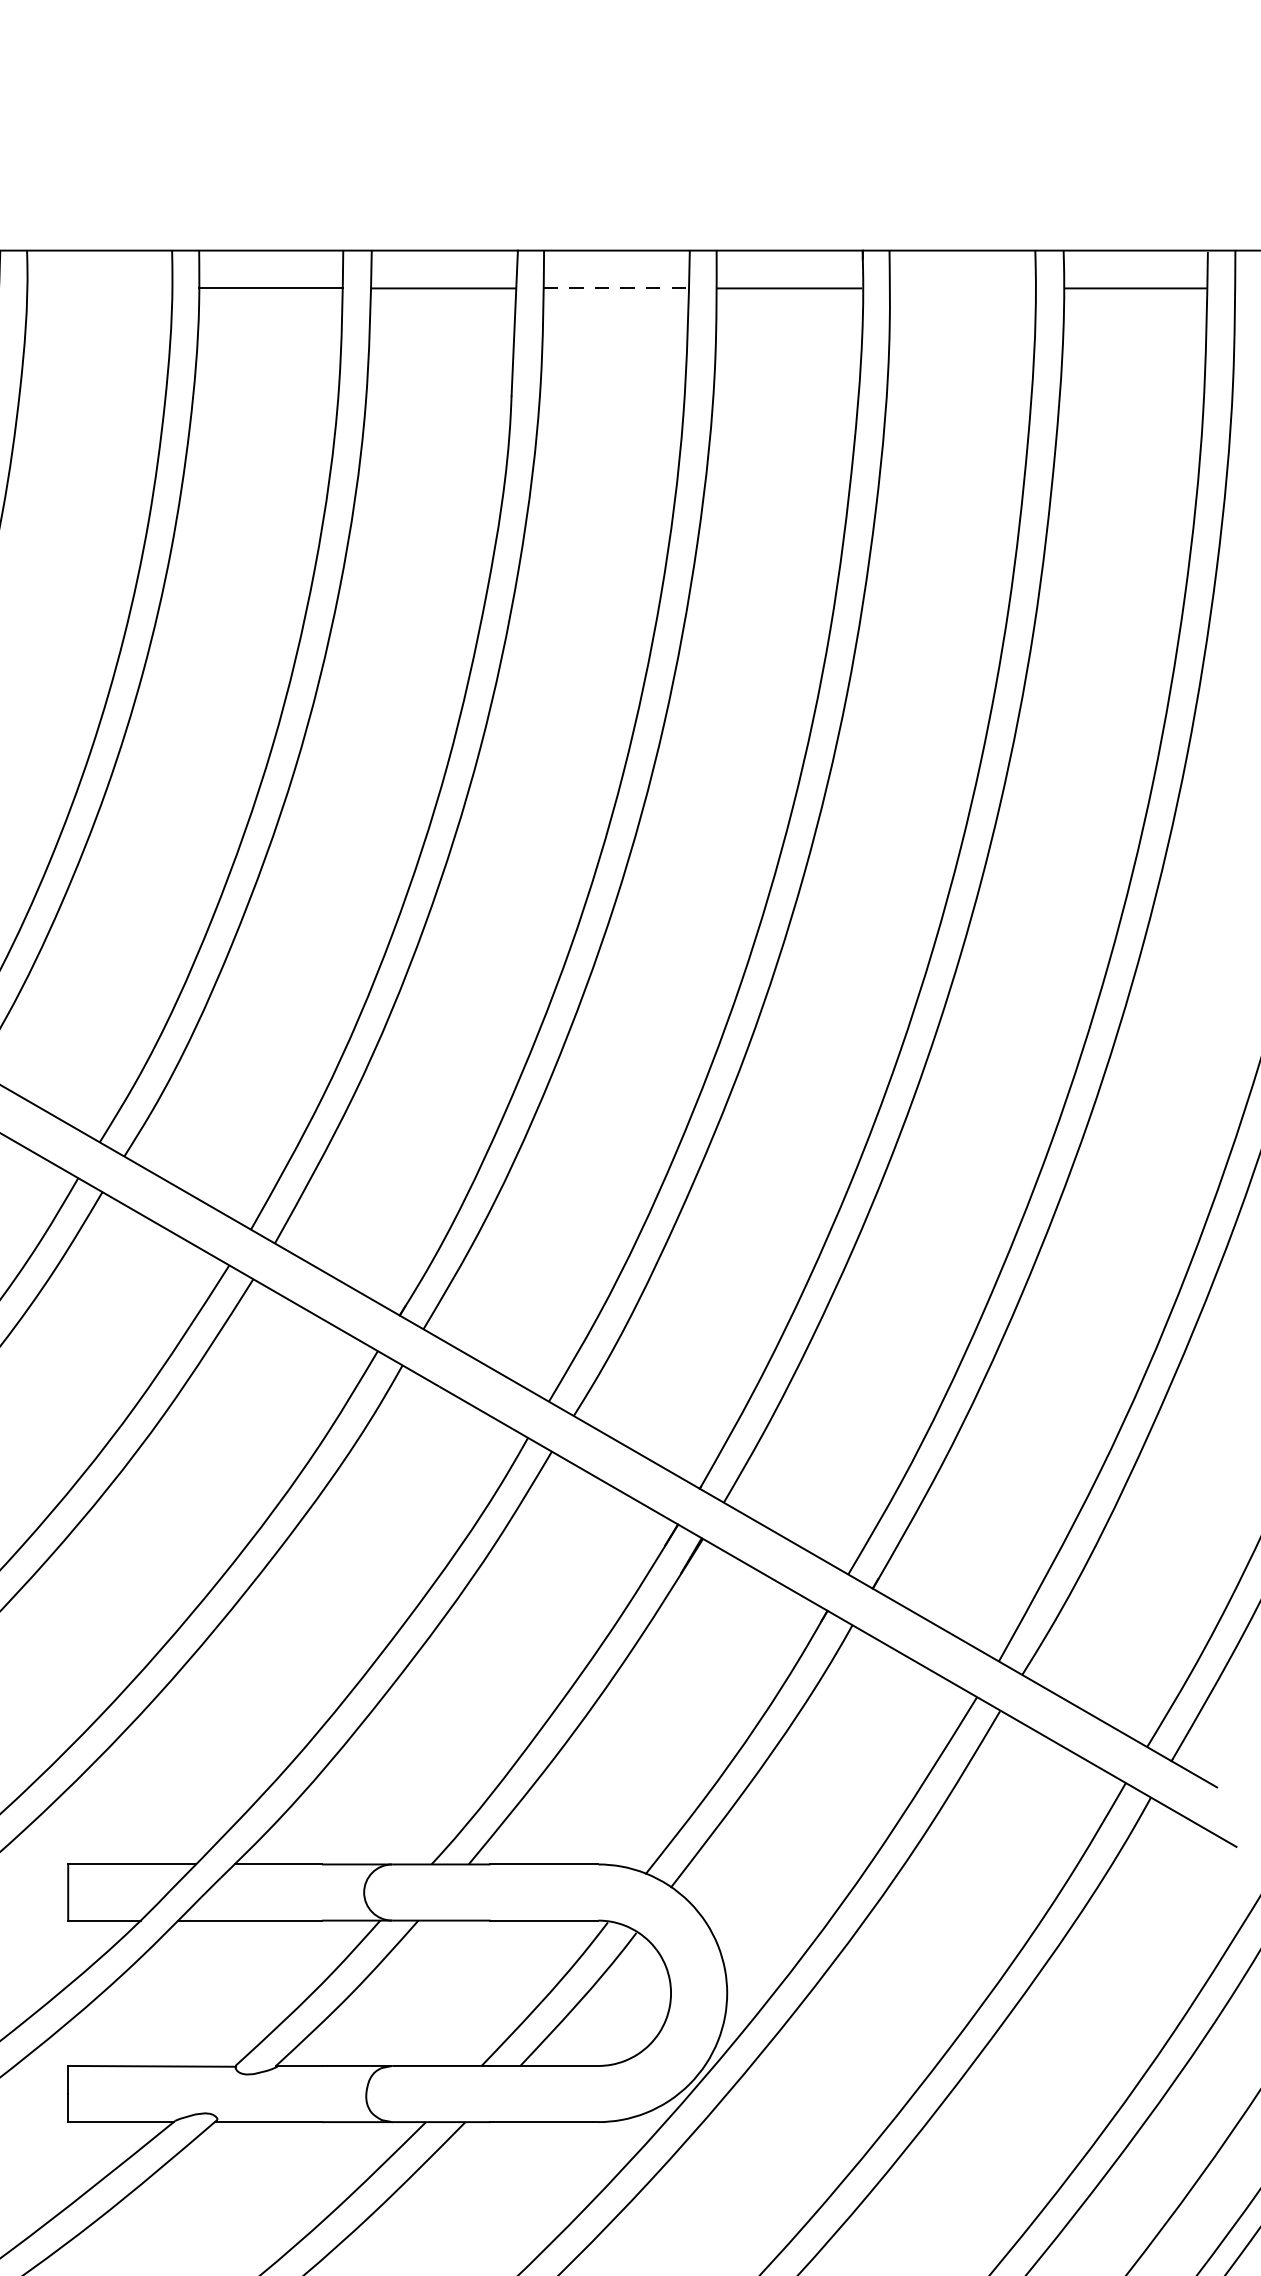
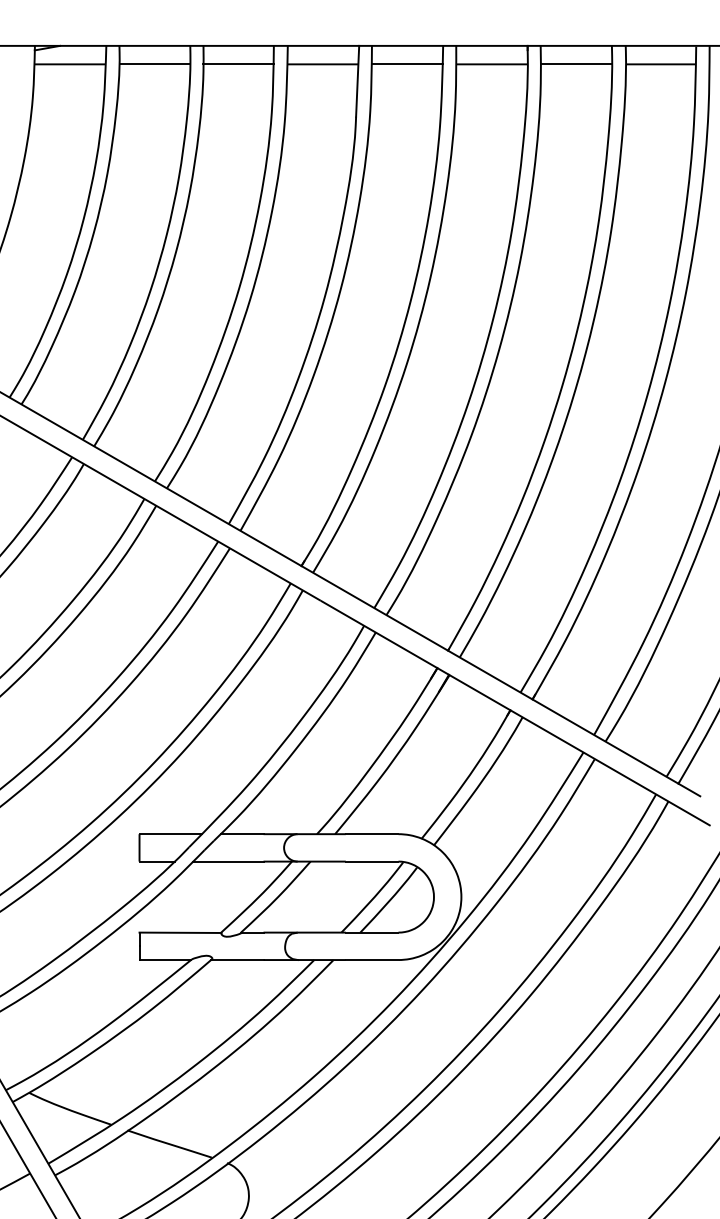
line: (98, 288) -> (154, 64), added
line: (616, 288) -> (407, 64), dashed -> solid
line: (960, 288) -> (575, 64), added

